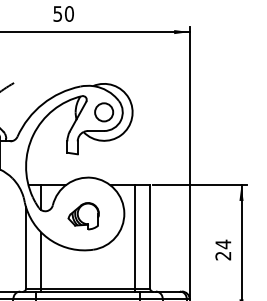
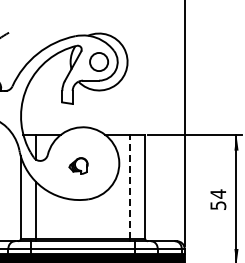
part: (83, 216) -> (78, 166), size x0.6
line: (134, 237) -> (129, 187), solid -> dashed
text: (223, 255) -> (218, 205), 24 -> 54

